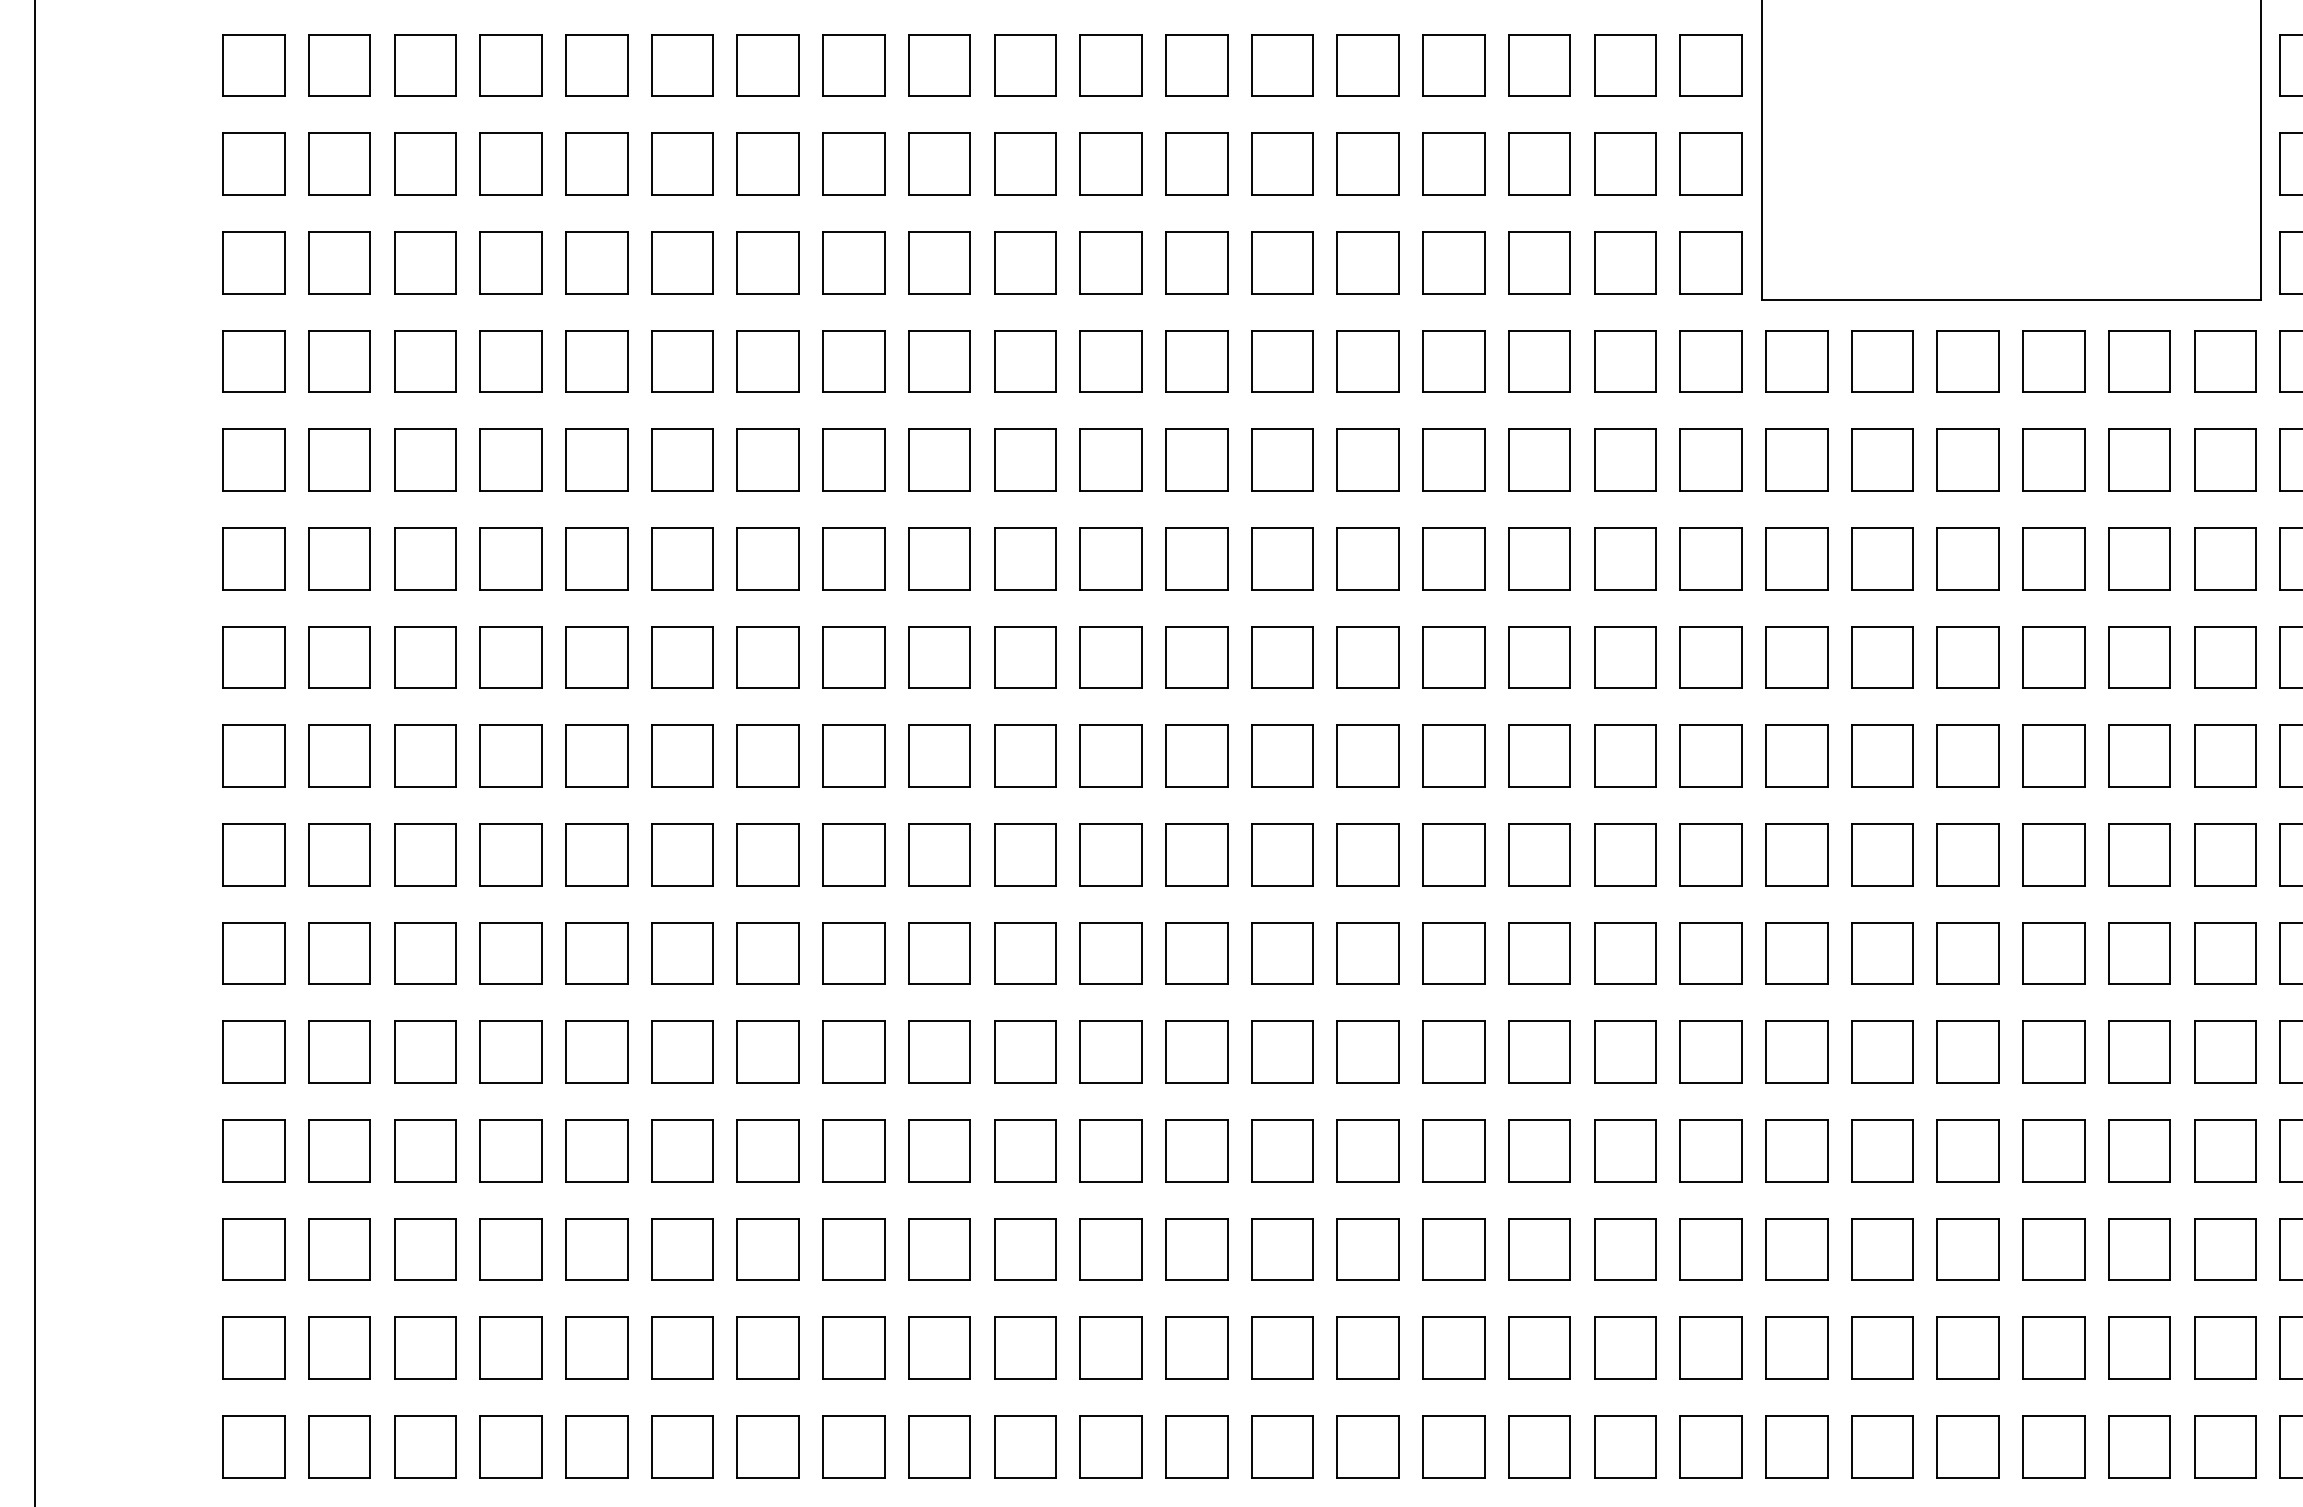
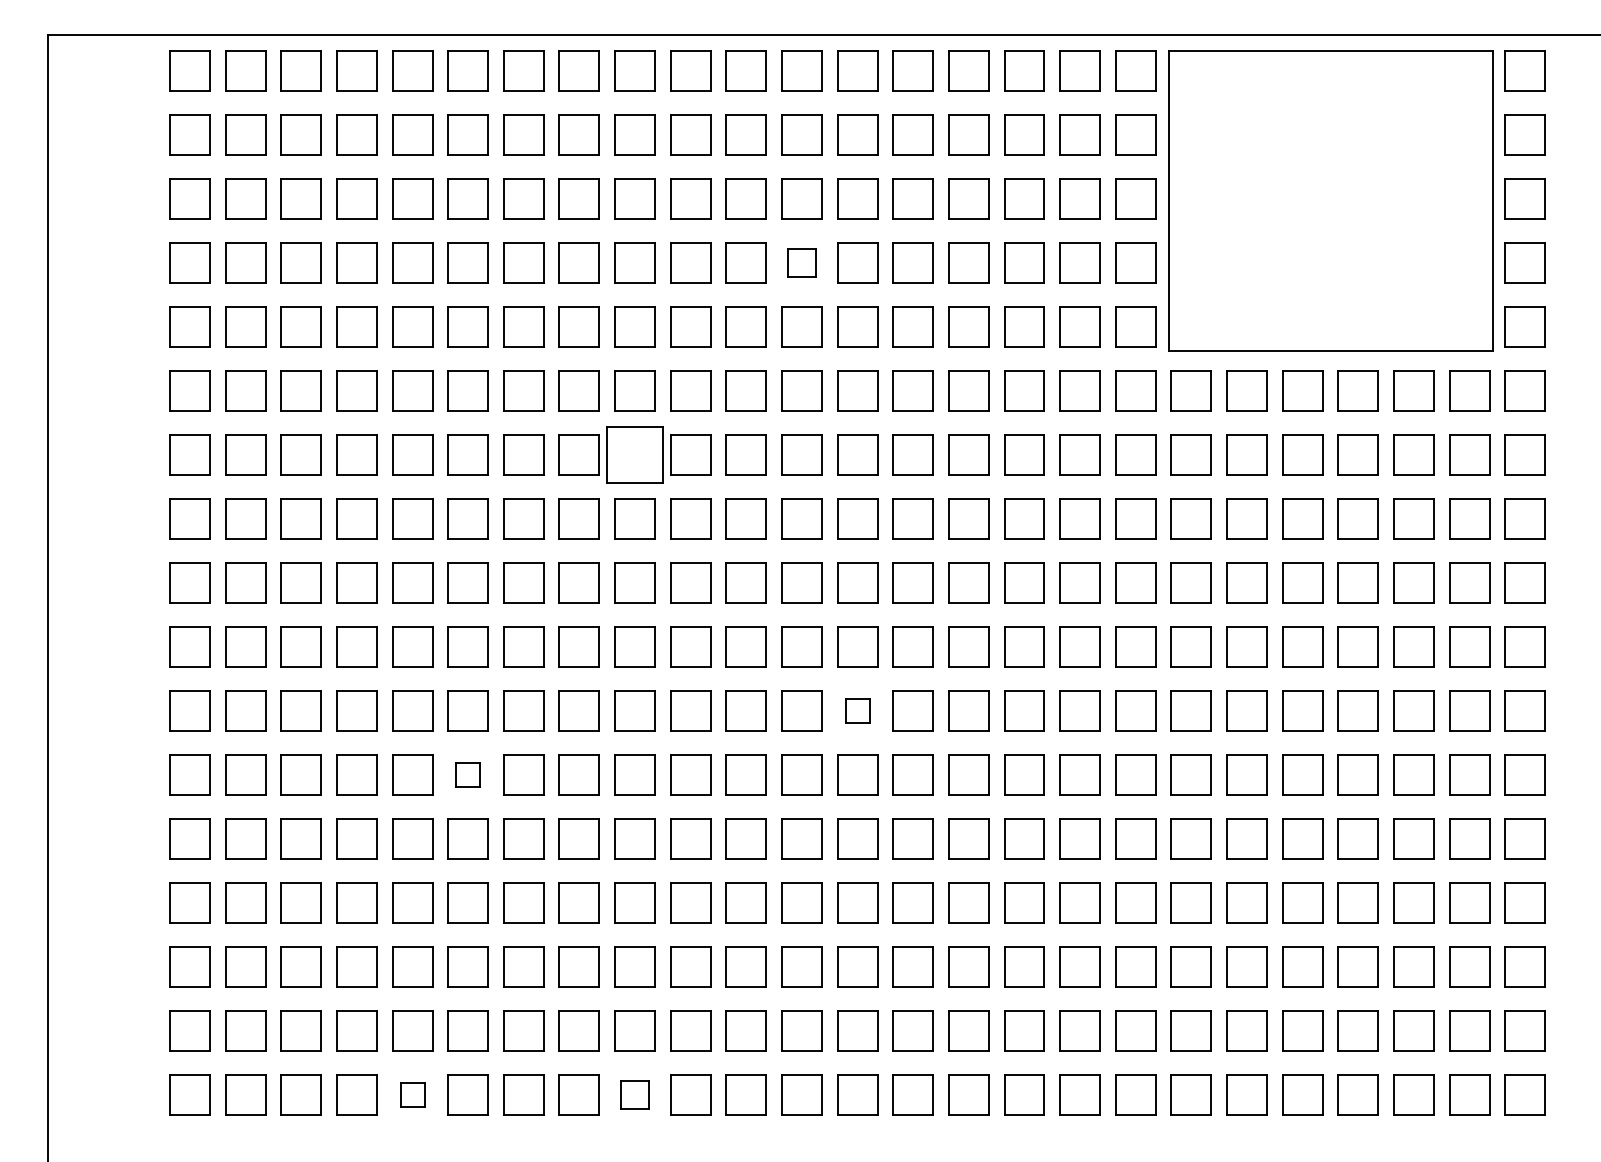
part: (1196, 163) -> (801, 262), size x0.7
part: (938, 459) -> (634, 454), size x1.4
part: (1282, 853) -> (857, 710), size x0.6
part: (681, 952) -> (467, 774), size x0.6
part: (596, 1445) -> (412, 1094), size x0.6
part: (938, 1445) -> (634, 1094), size x0.7

